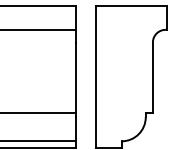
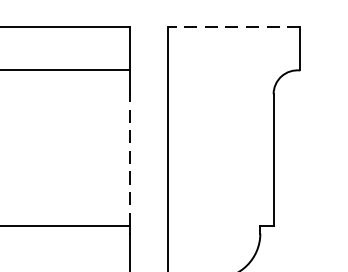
line: (131, 6) -> (233, 26), solid -> dashed
line: (75, 77) -> (129, 159), solid -> dashed

